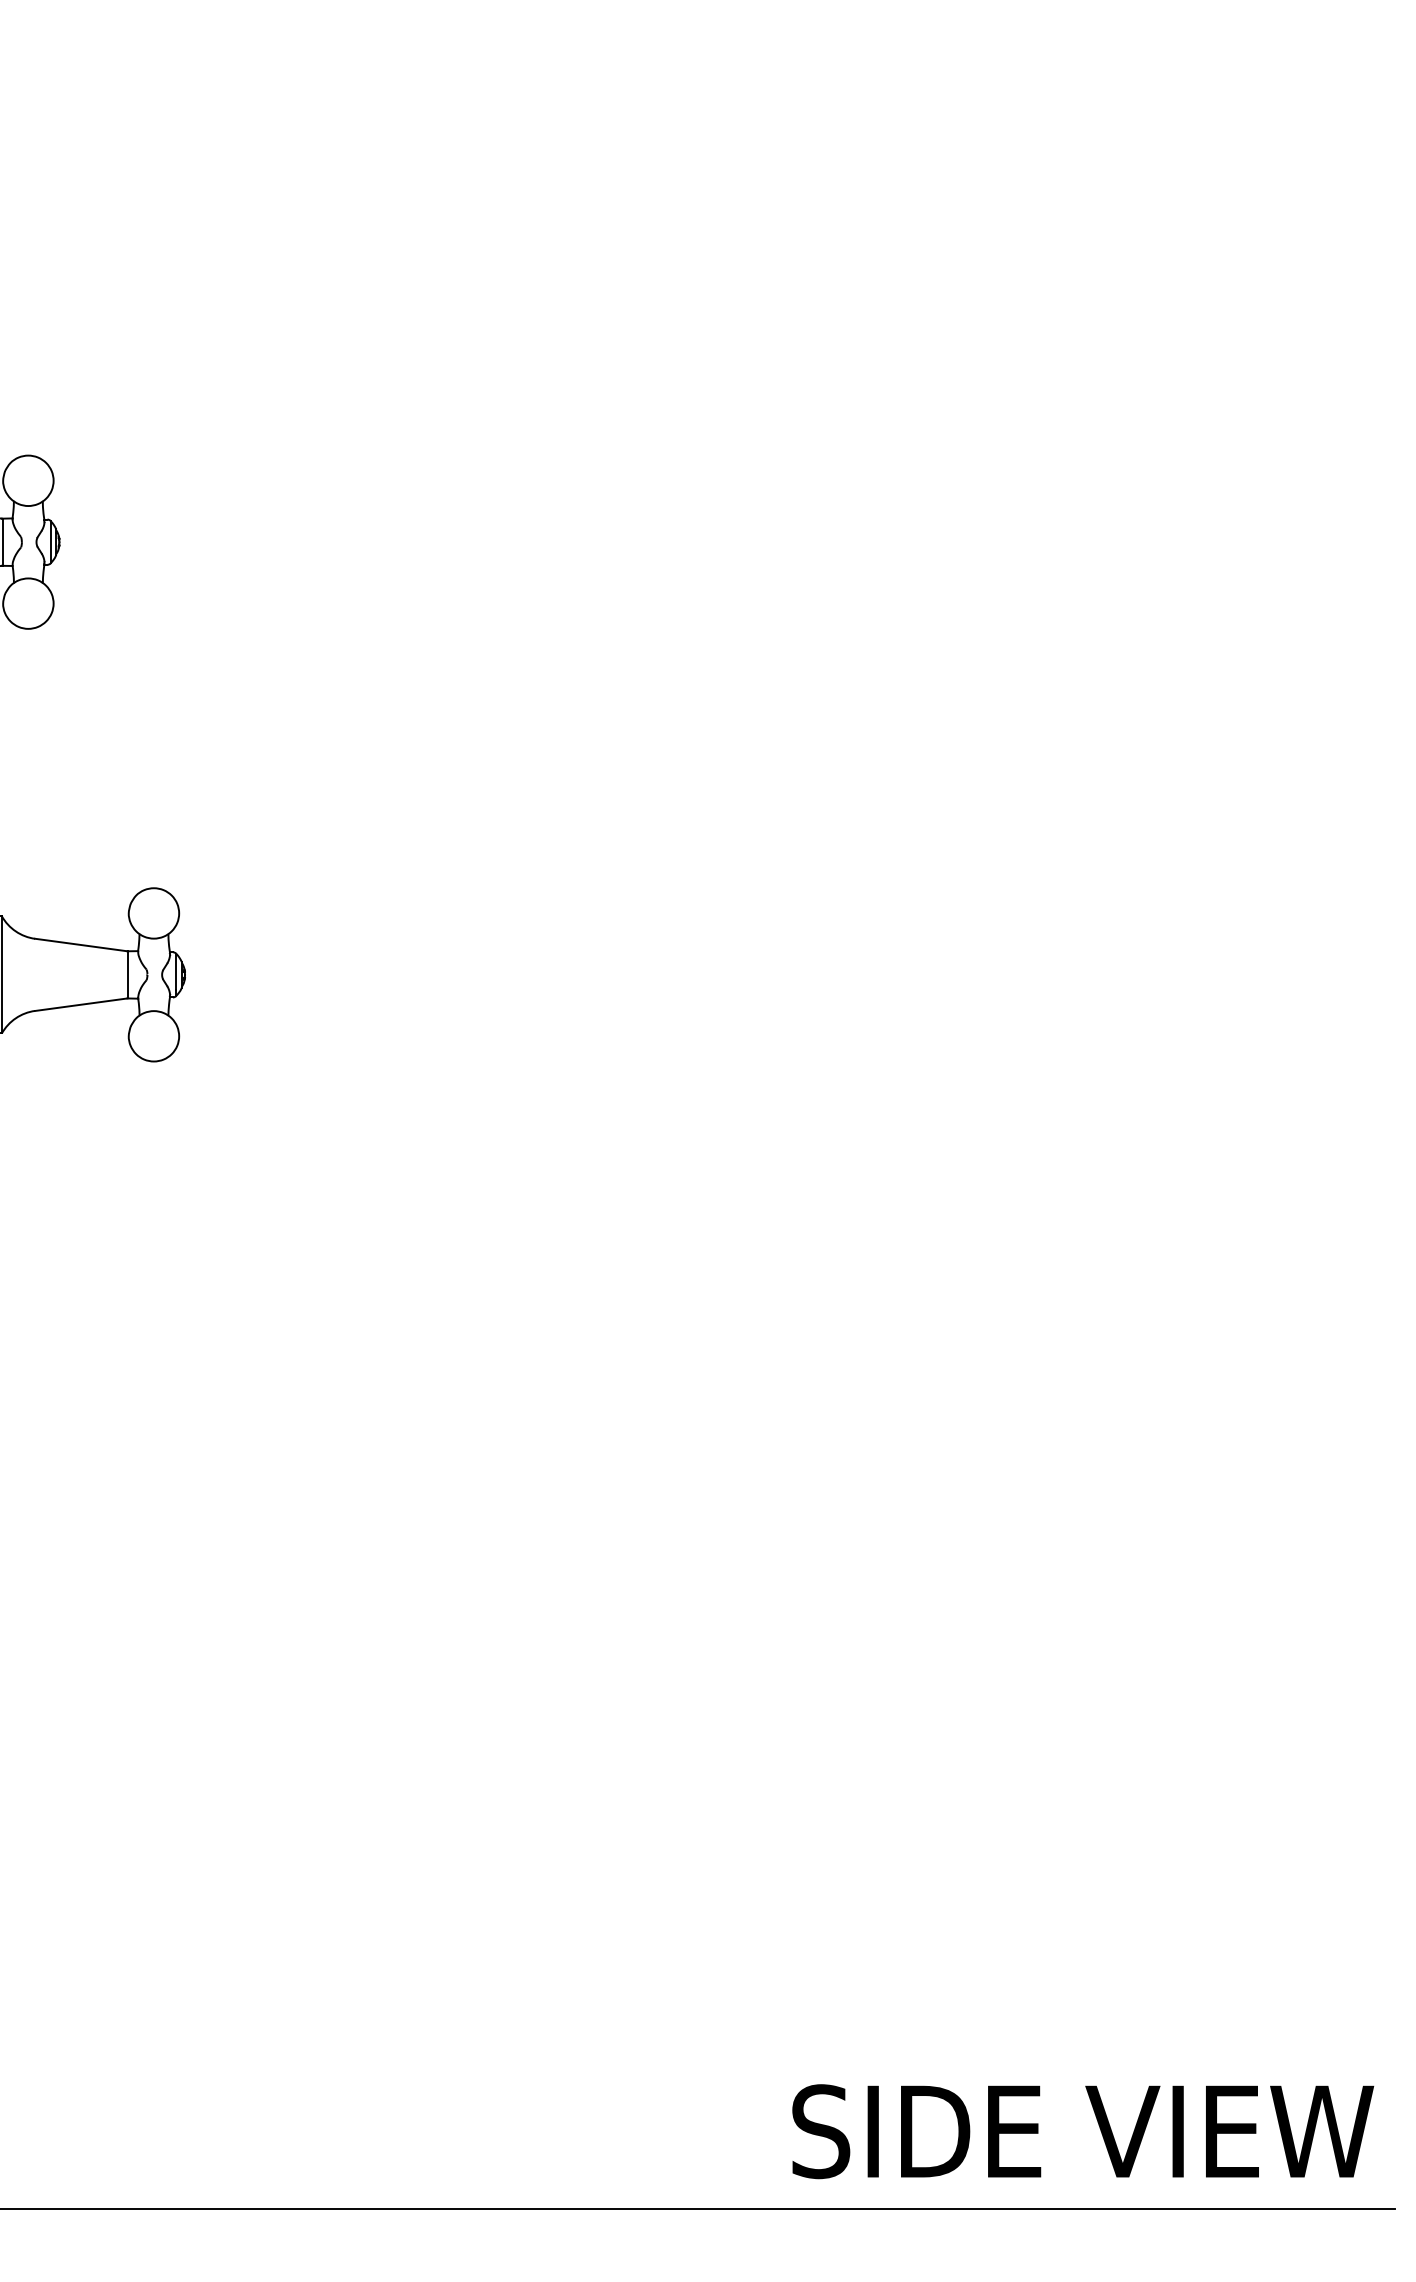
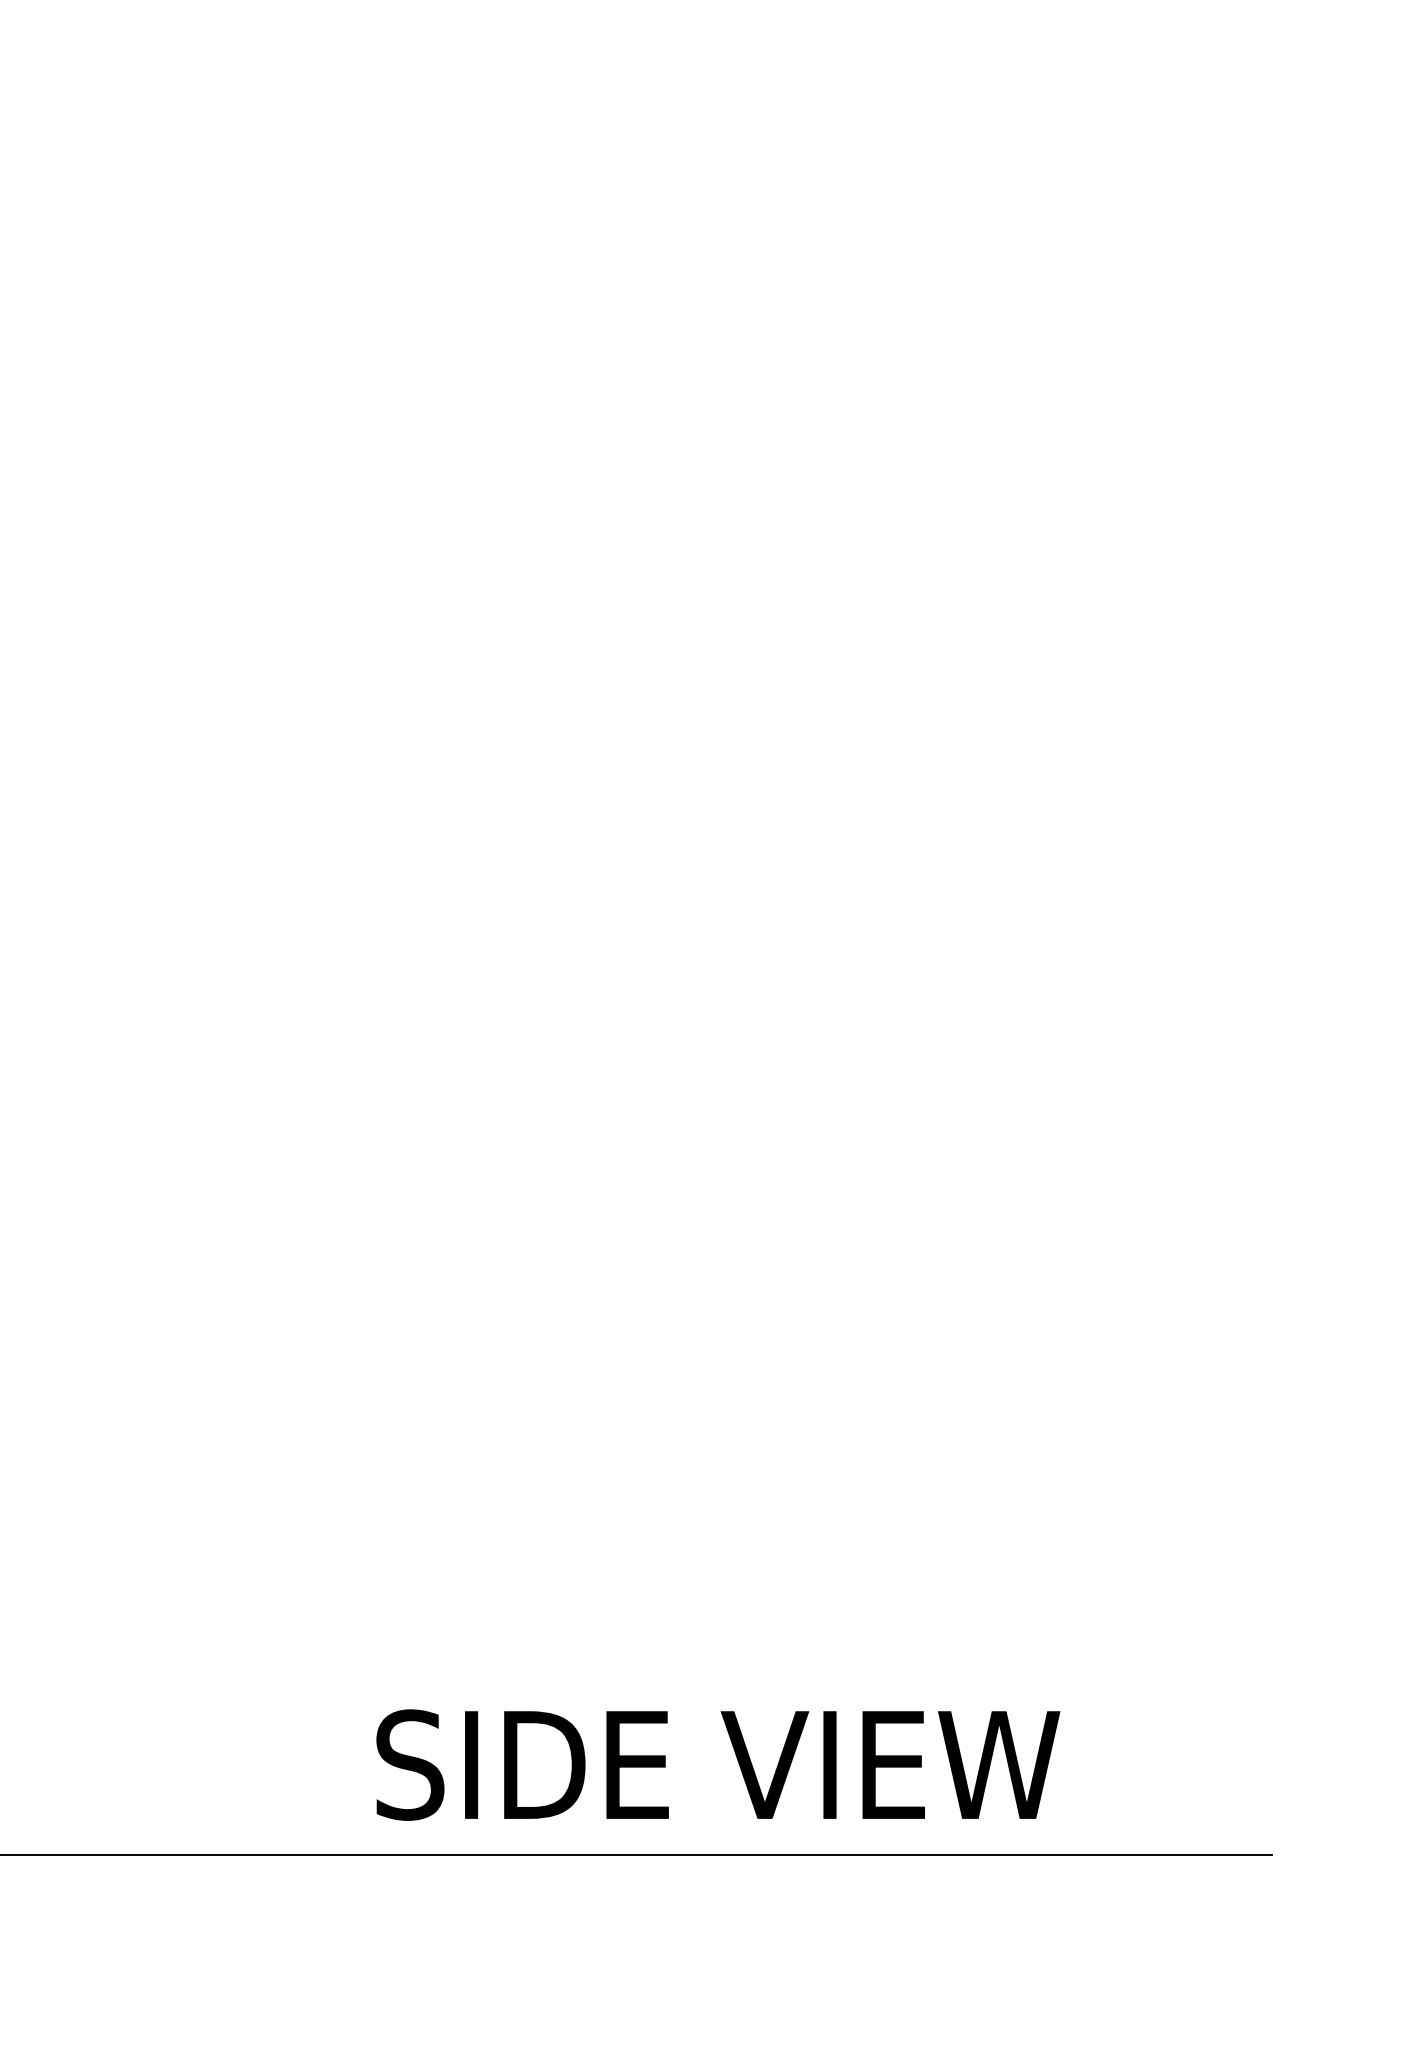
text: (1083, 2131) -> (718, 1764), moved

